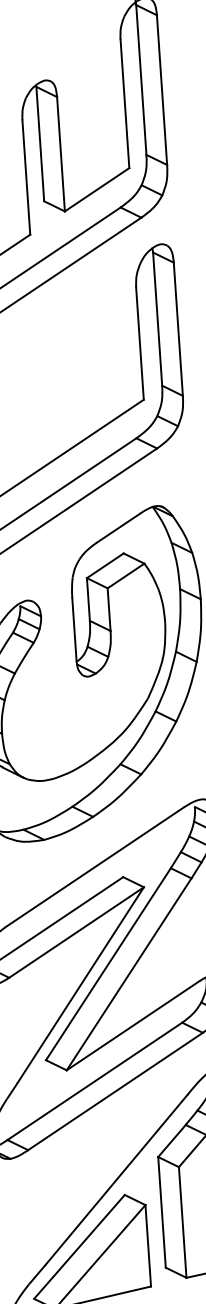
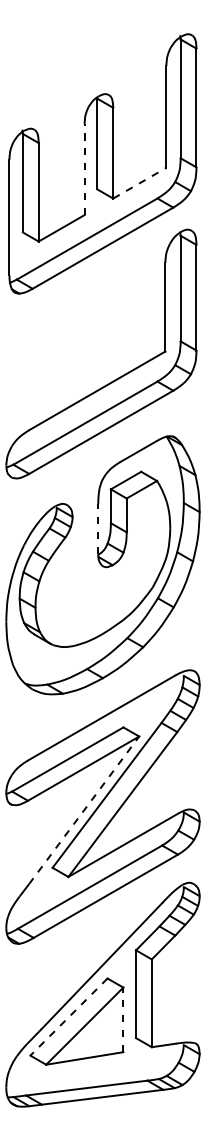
line: (26, 177) -> (84, 169), solid -> dashed
line: (96, 190) -> (139, 183), solid -> dashed
line: (74, 629) -> (98, 529), solid -> dashed
line: (81, 983) -> (84, 809), solid -> dashed
line: (148, 1245) -> (123, 1019), solid -> dashed
line: (80, 1247) -> (69, 1017), solid -> dashed

